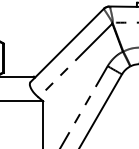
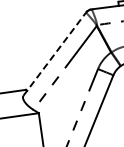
line: (67, 45) -> (55, 54), solid -> dashed

